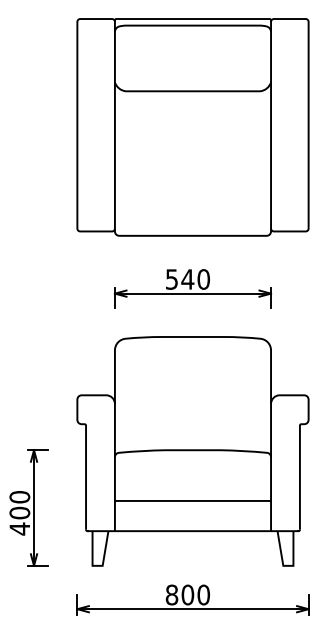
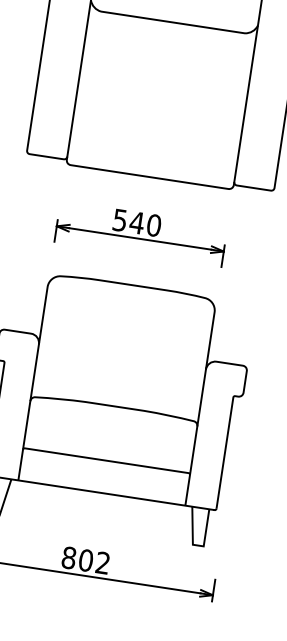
text: (203, 594) -> (102, 562), 800 -> 802

